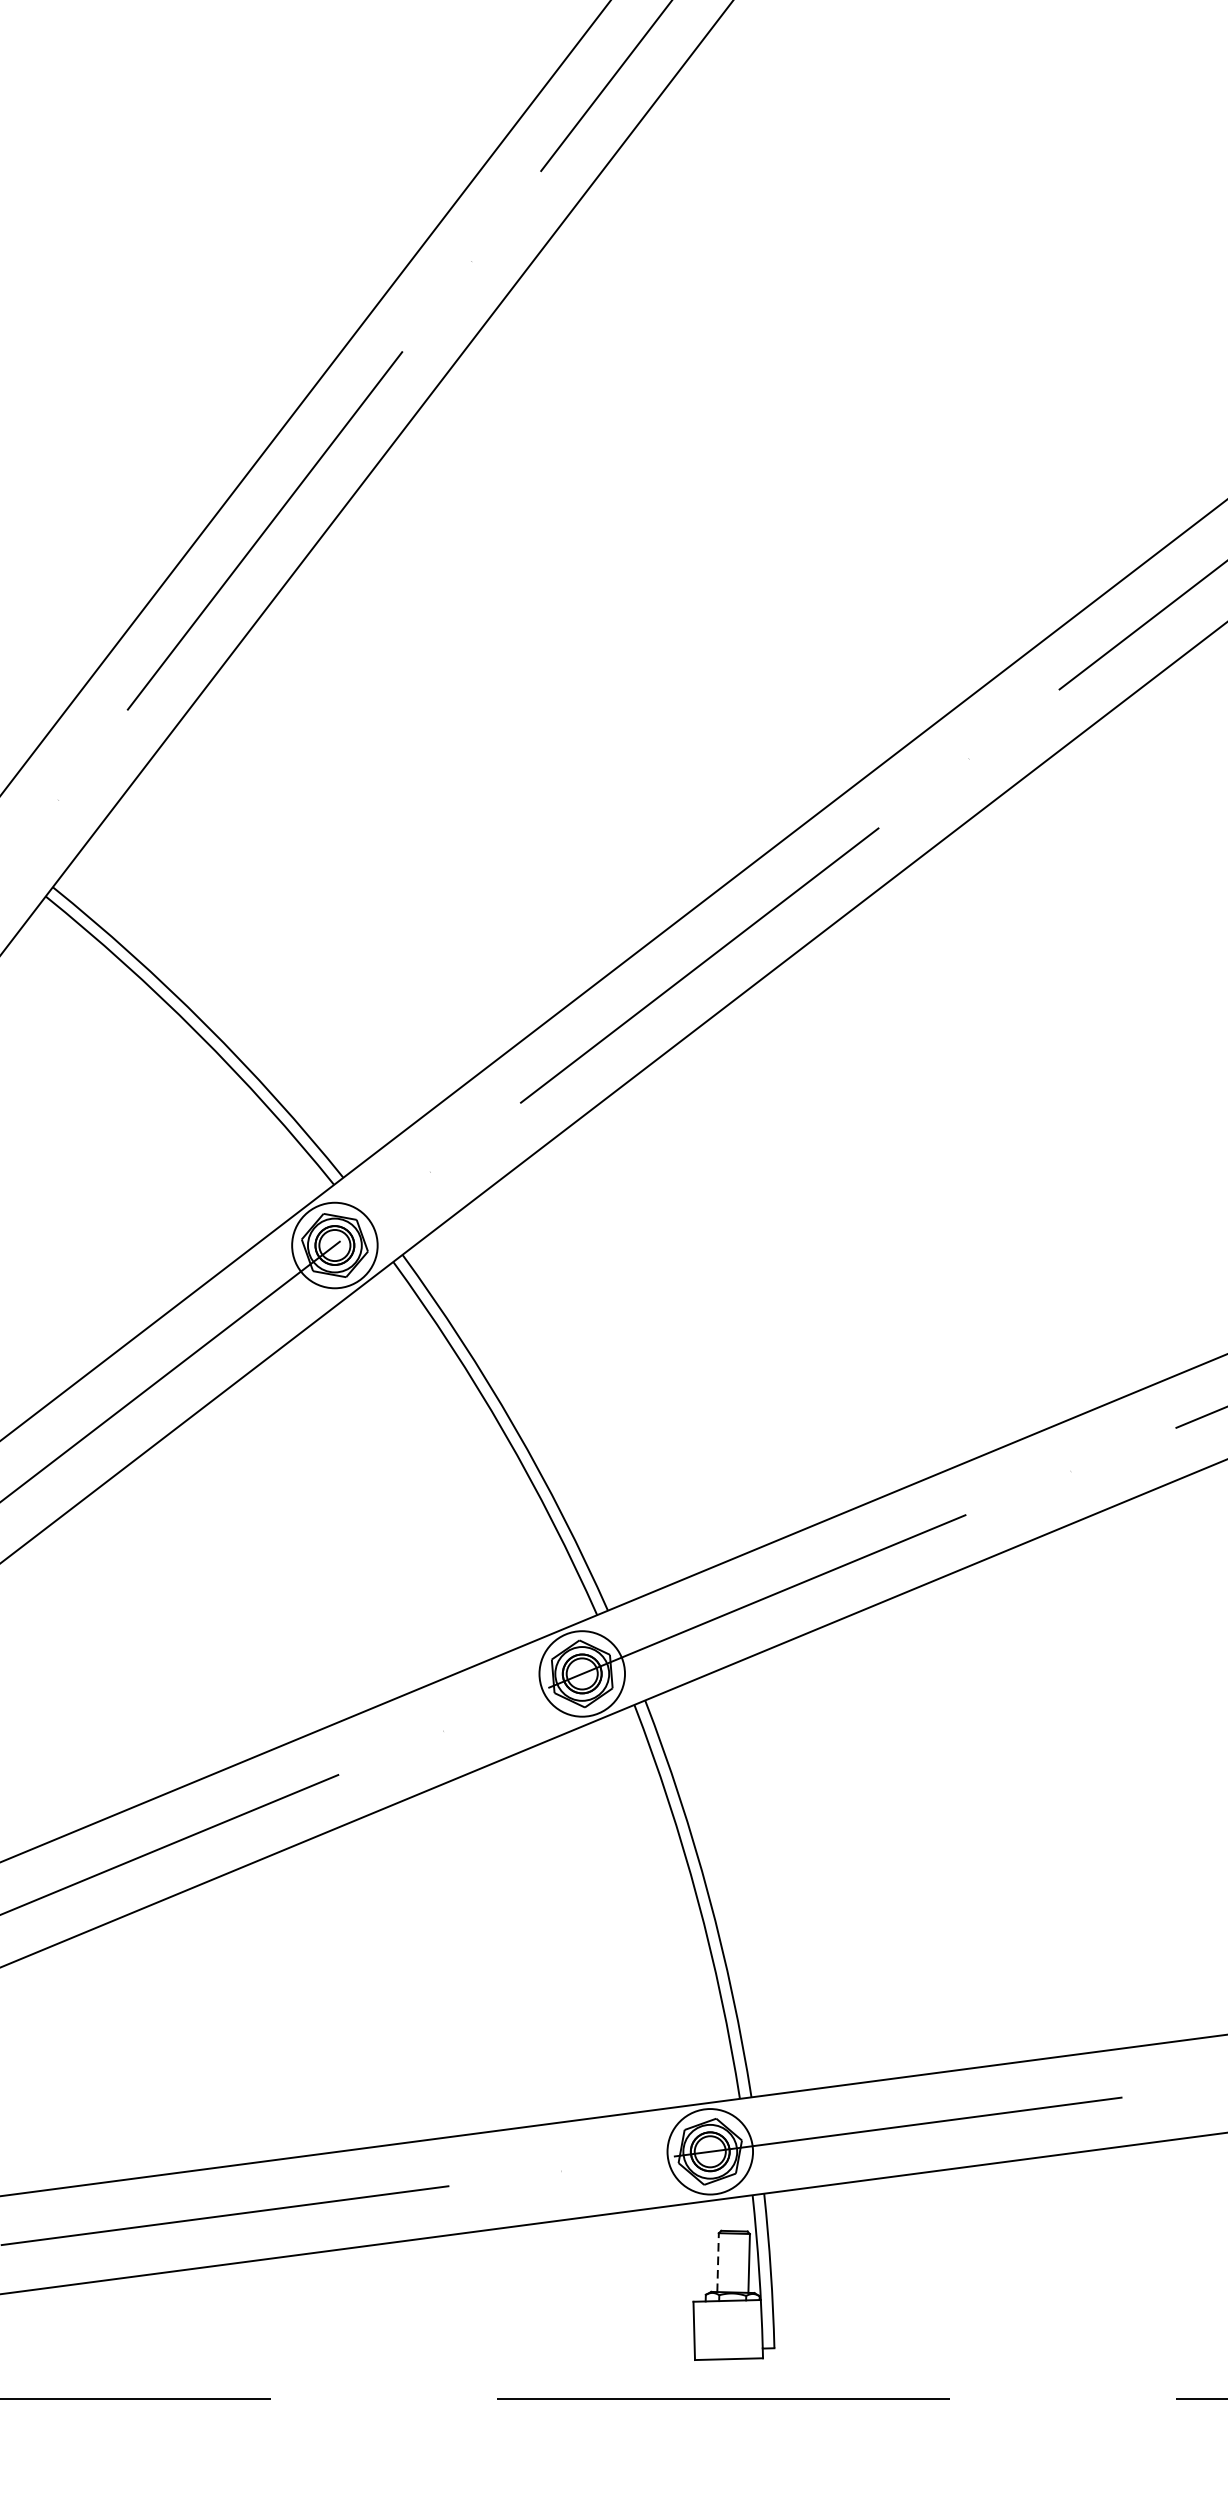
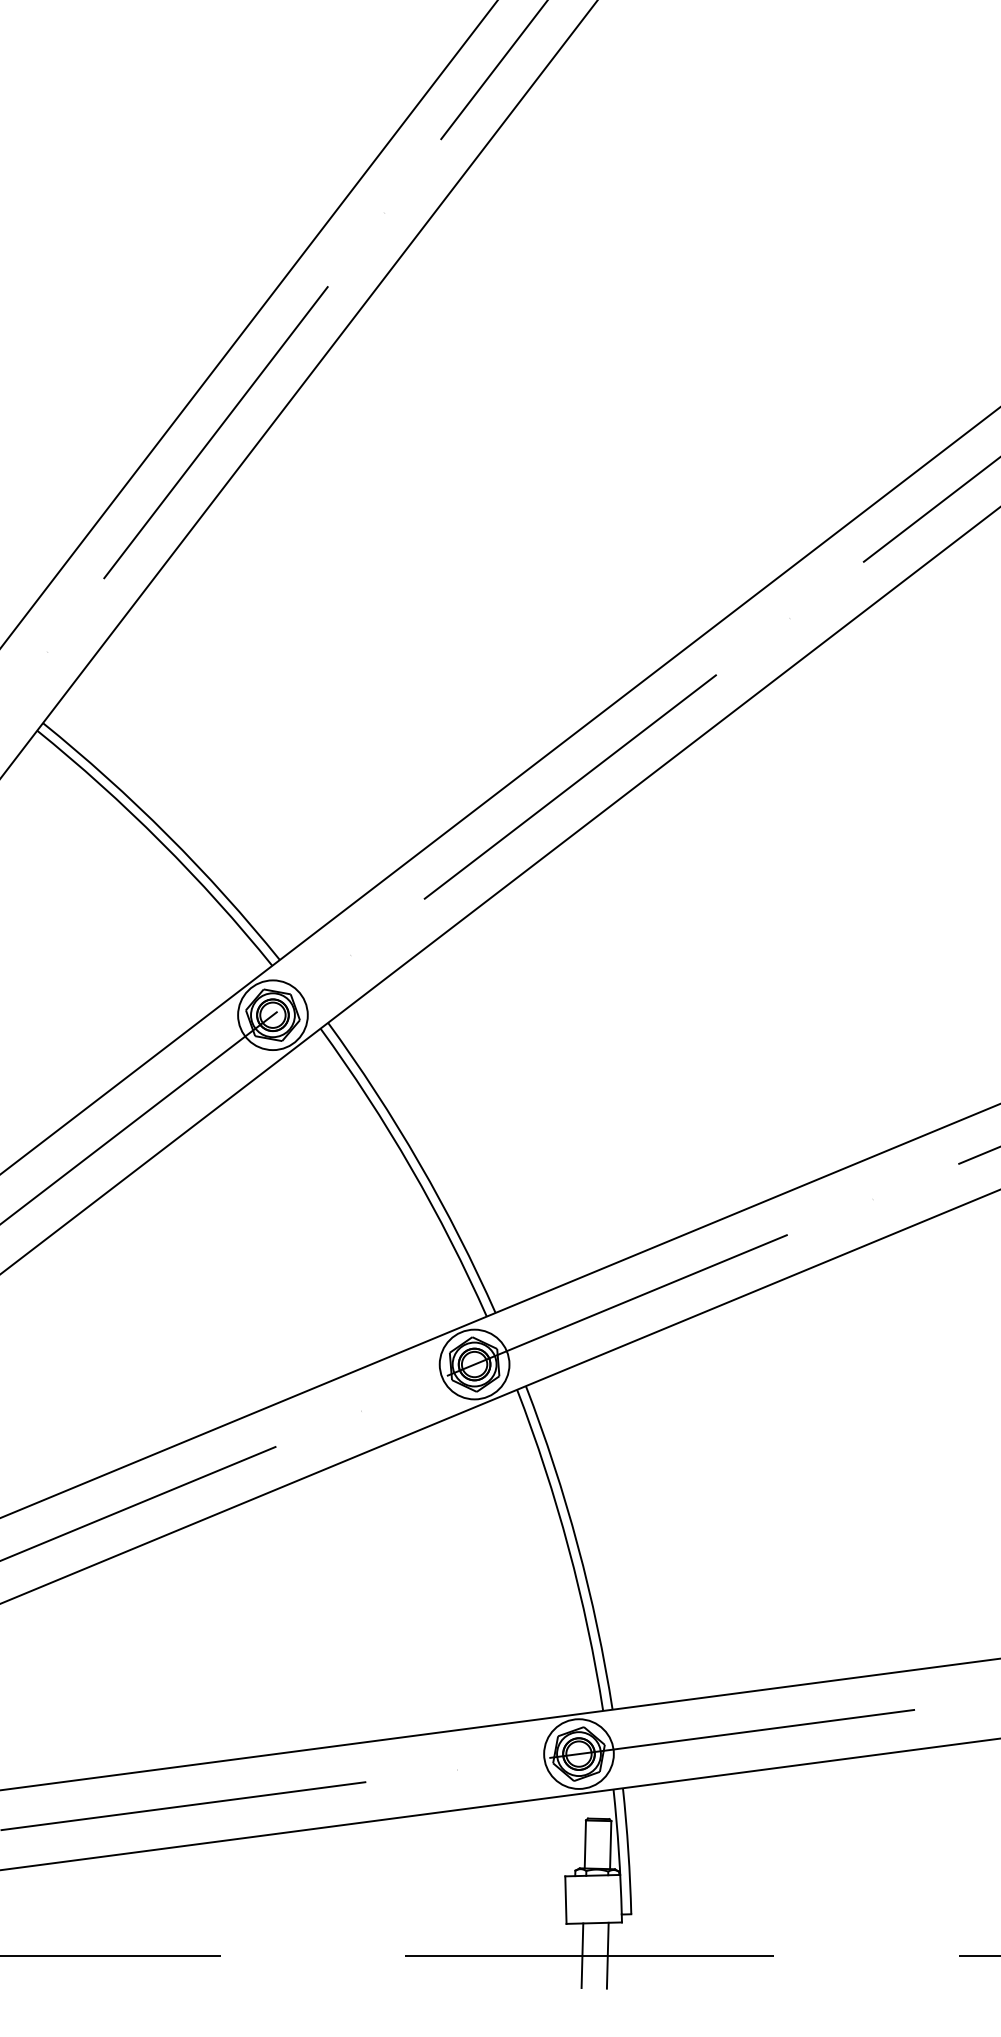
line: (718, 2261) -> (585, 1843), dashed -> solid
line: (714, 2398) -> (582, 1955), added
line: (745, 2398) -> (607, 1955), added

